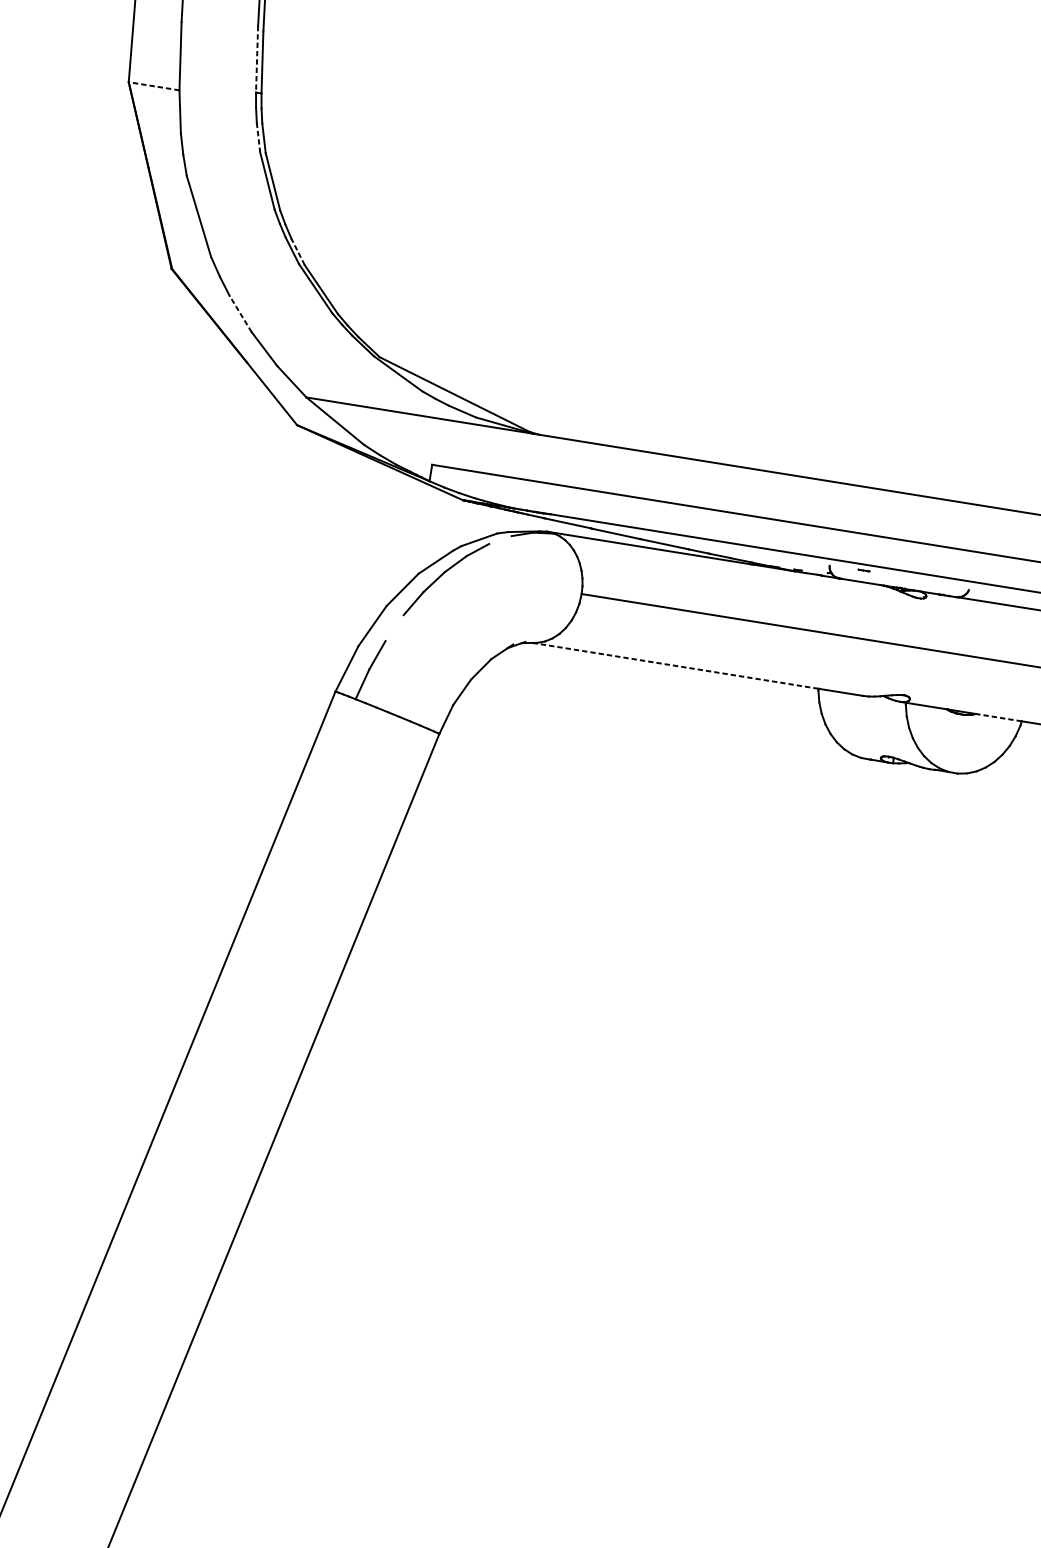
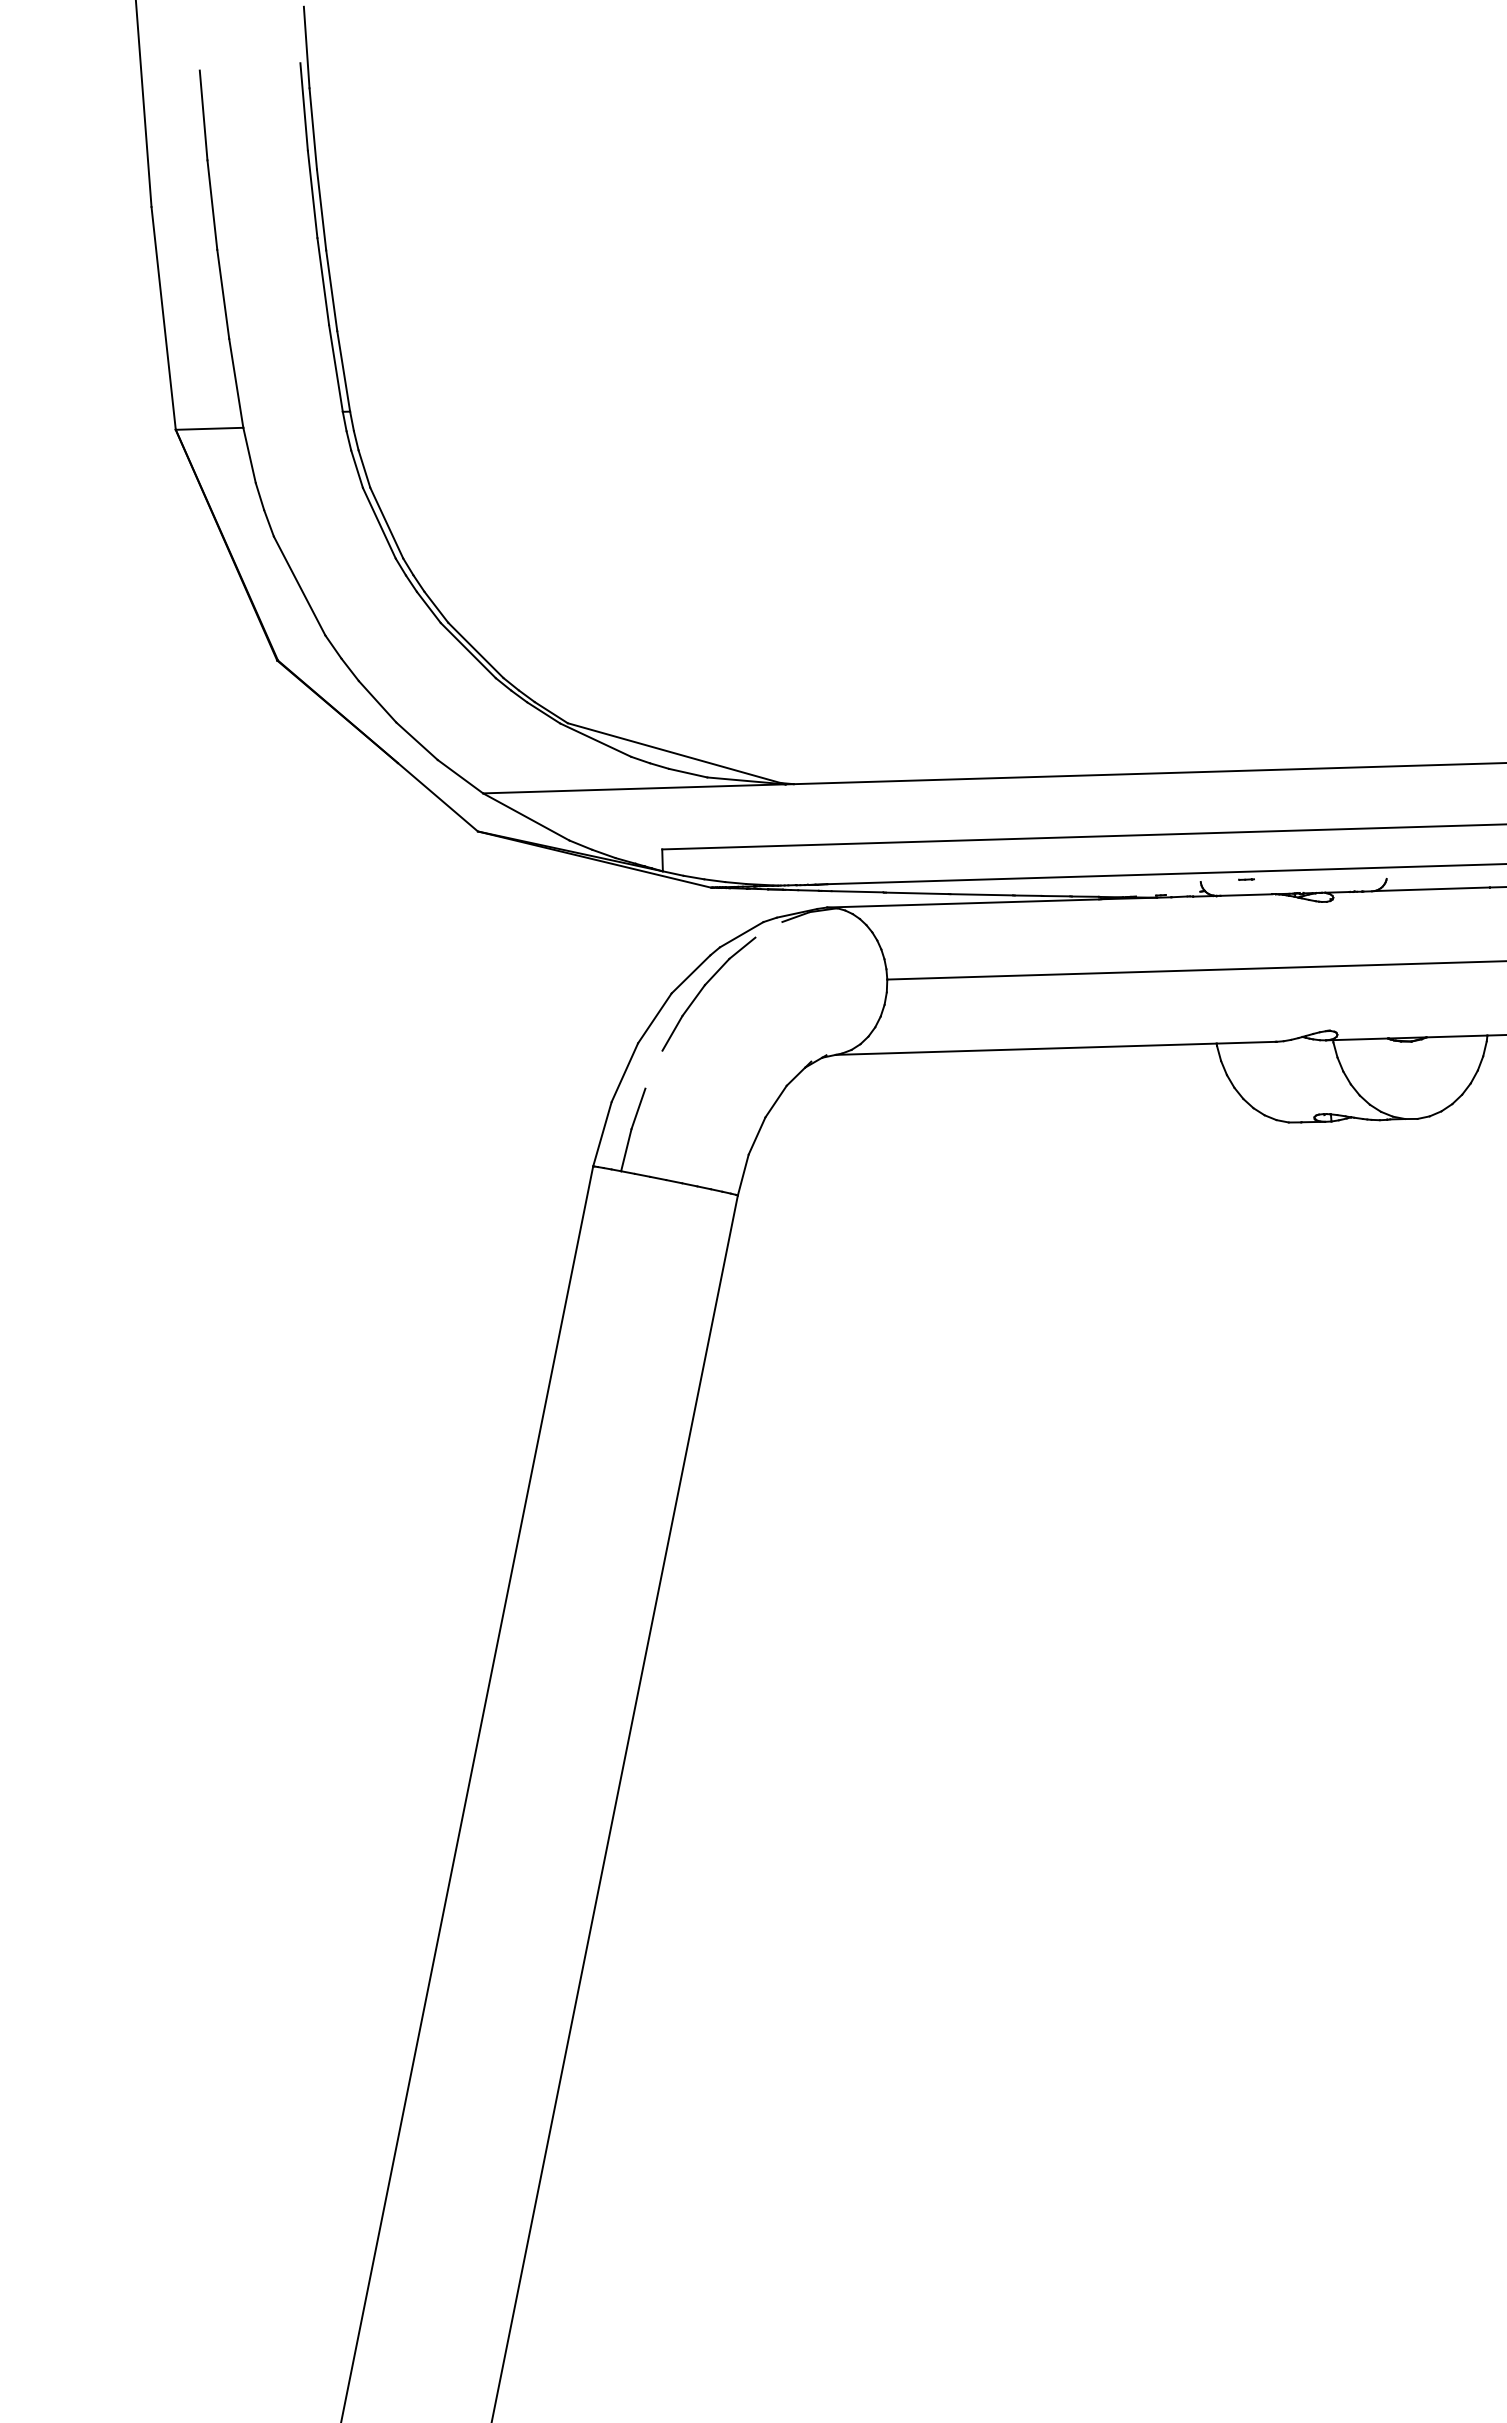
line: (256, 59) -> (335, 368), dashed -> solid
line: (154, 86) -> (209, 428), dashed -> solid
line: (258, 137) -> (357, 469), dashed -> solid
line: (298, 252) -> (436, 607), dashed -> solid
line: (240, 313) -> (377, 701), dashed -> solid
line: (675, 666) -> (1026, 1049), dashed -> solid
line: (998, 717) -> (1456, 1036), dashed -> solid

